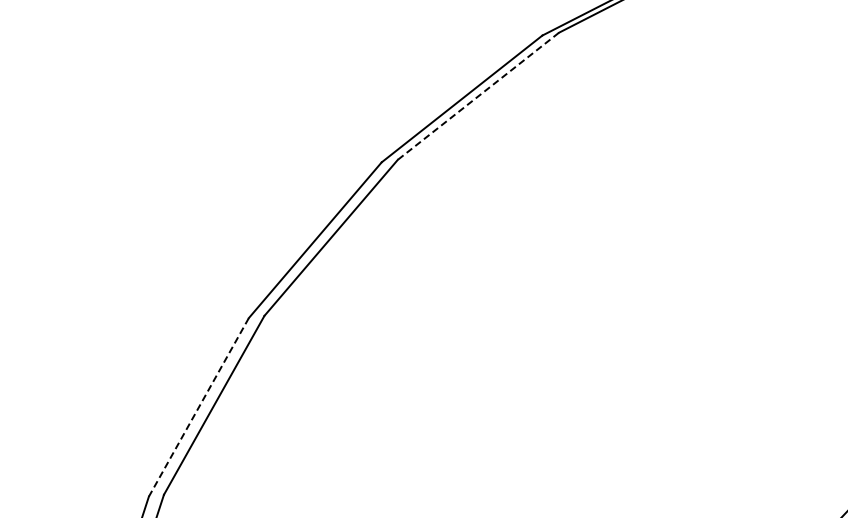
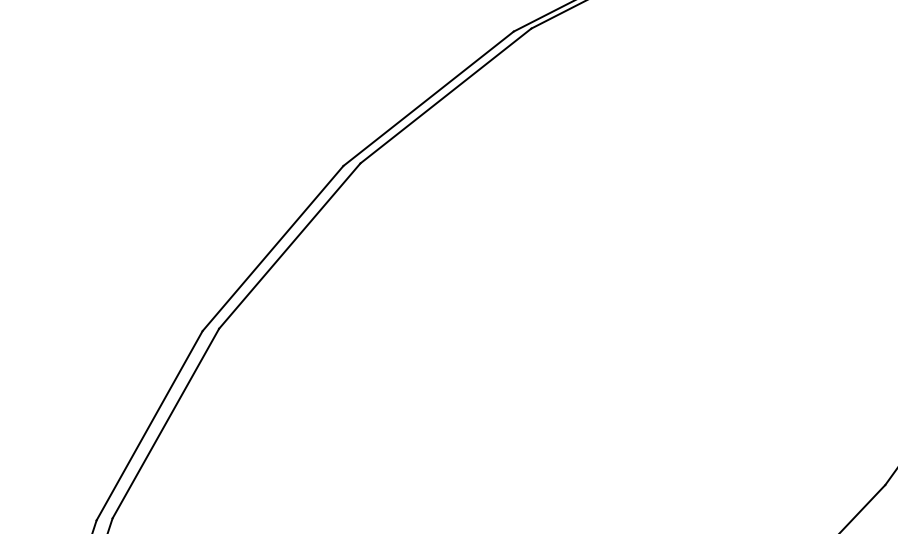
line: (478, 96) -> (446, 96), dashed -> solid
line: (198, 407) -> (149, 425), dashed -> solid

